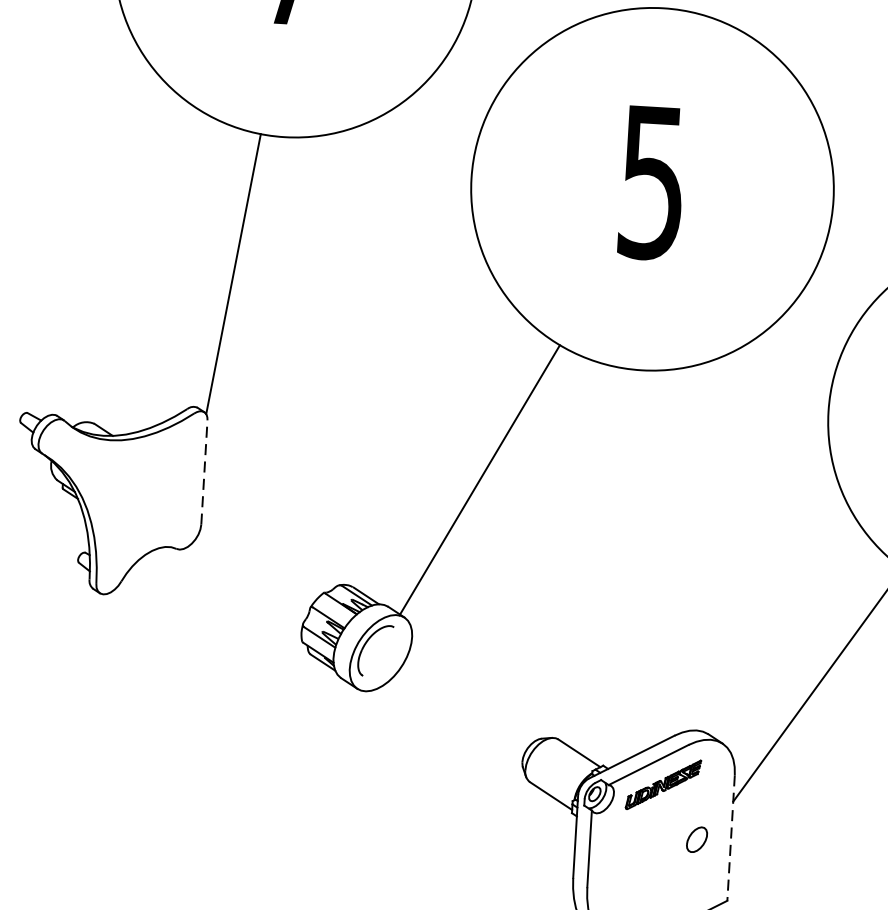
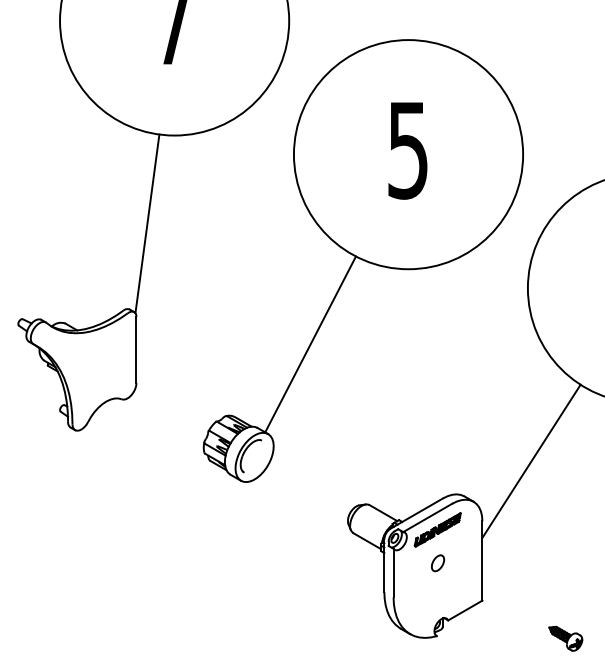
line: (204, 471) -> (136, 349), dashed -> solid
line: (731, 837) -> (482, 560), dashed -> solid
part: (696, 840) -> (437, 563), moved

